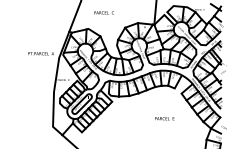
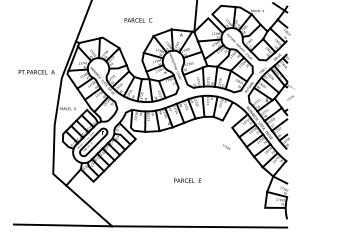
text: (104, 13) -> (138, 20), moved
text: (164, 118) -> (187, 180), moved
text: (224, 127) -> (226, 146), moved

